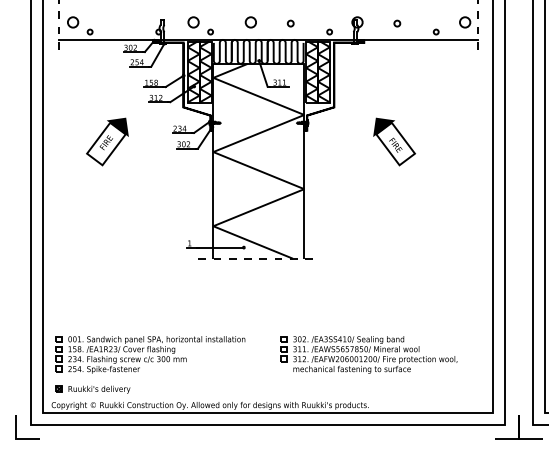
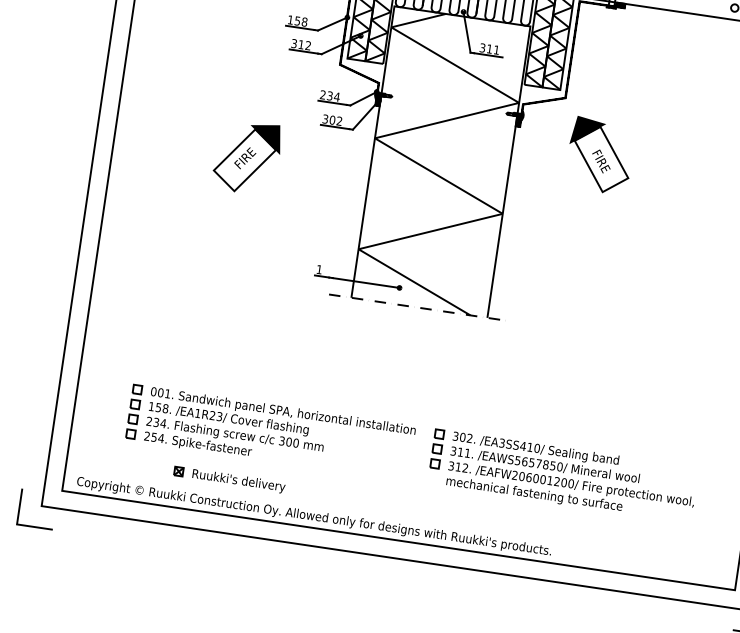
part: (107, 141) -> (247, 156), moved
part: (394, 141) -> (600, 155), moved
part: (150, 354) -> (270, 432), moved
part: (92, 389) -> (228, 479), moved

